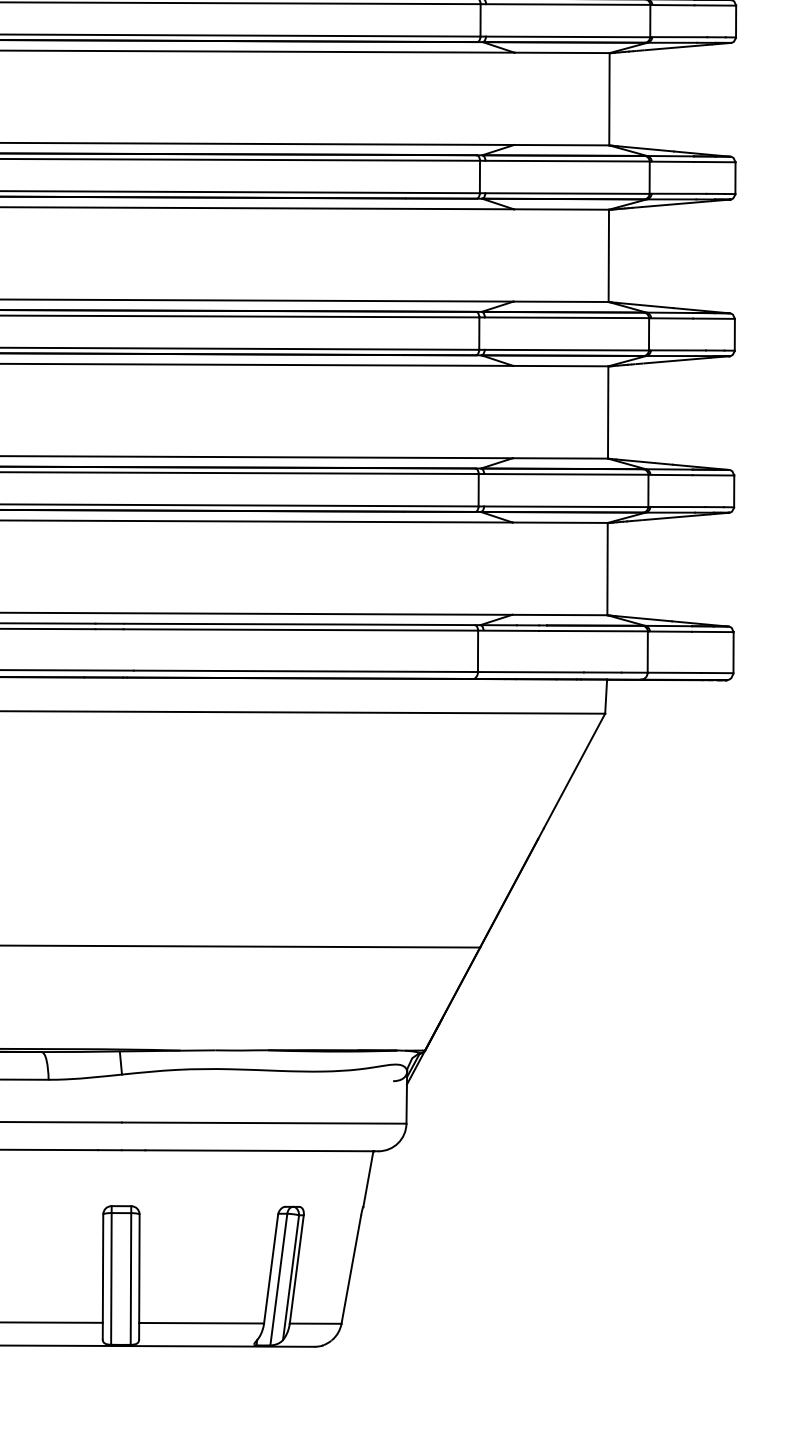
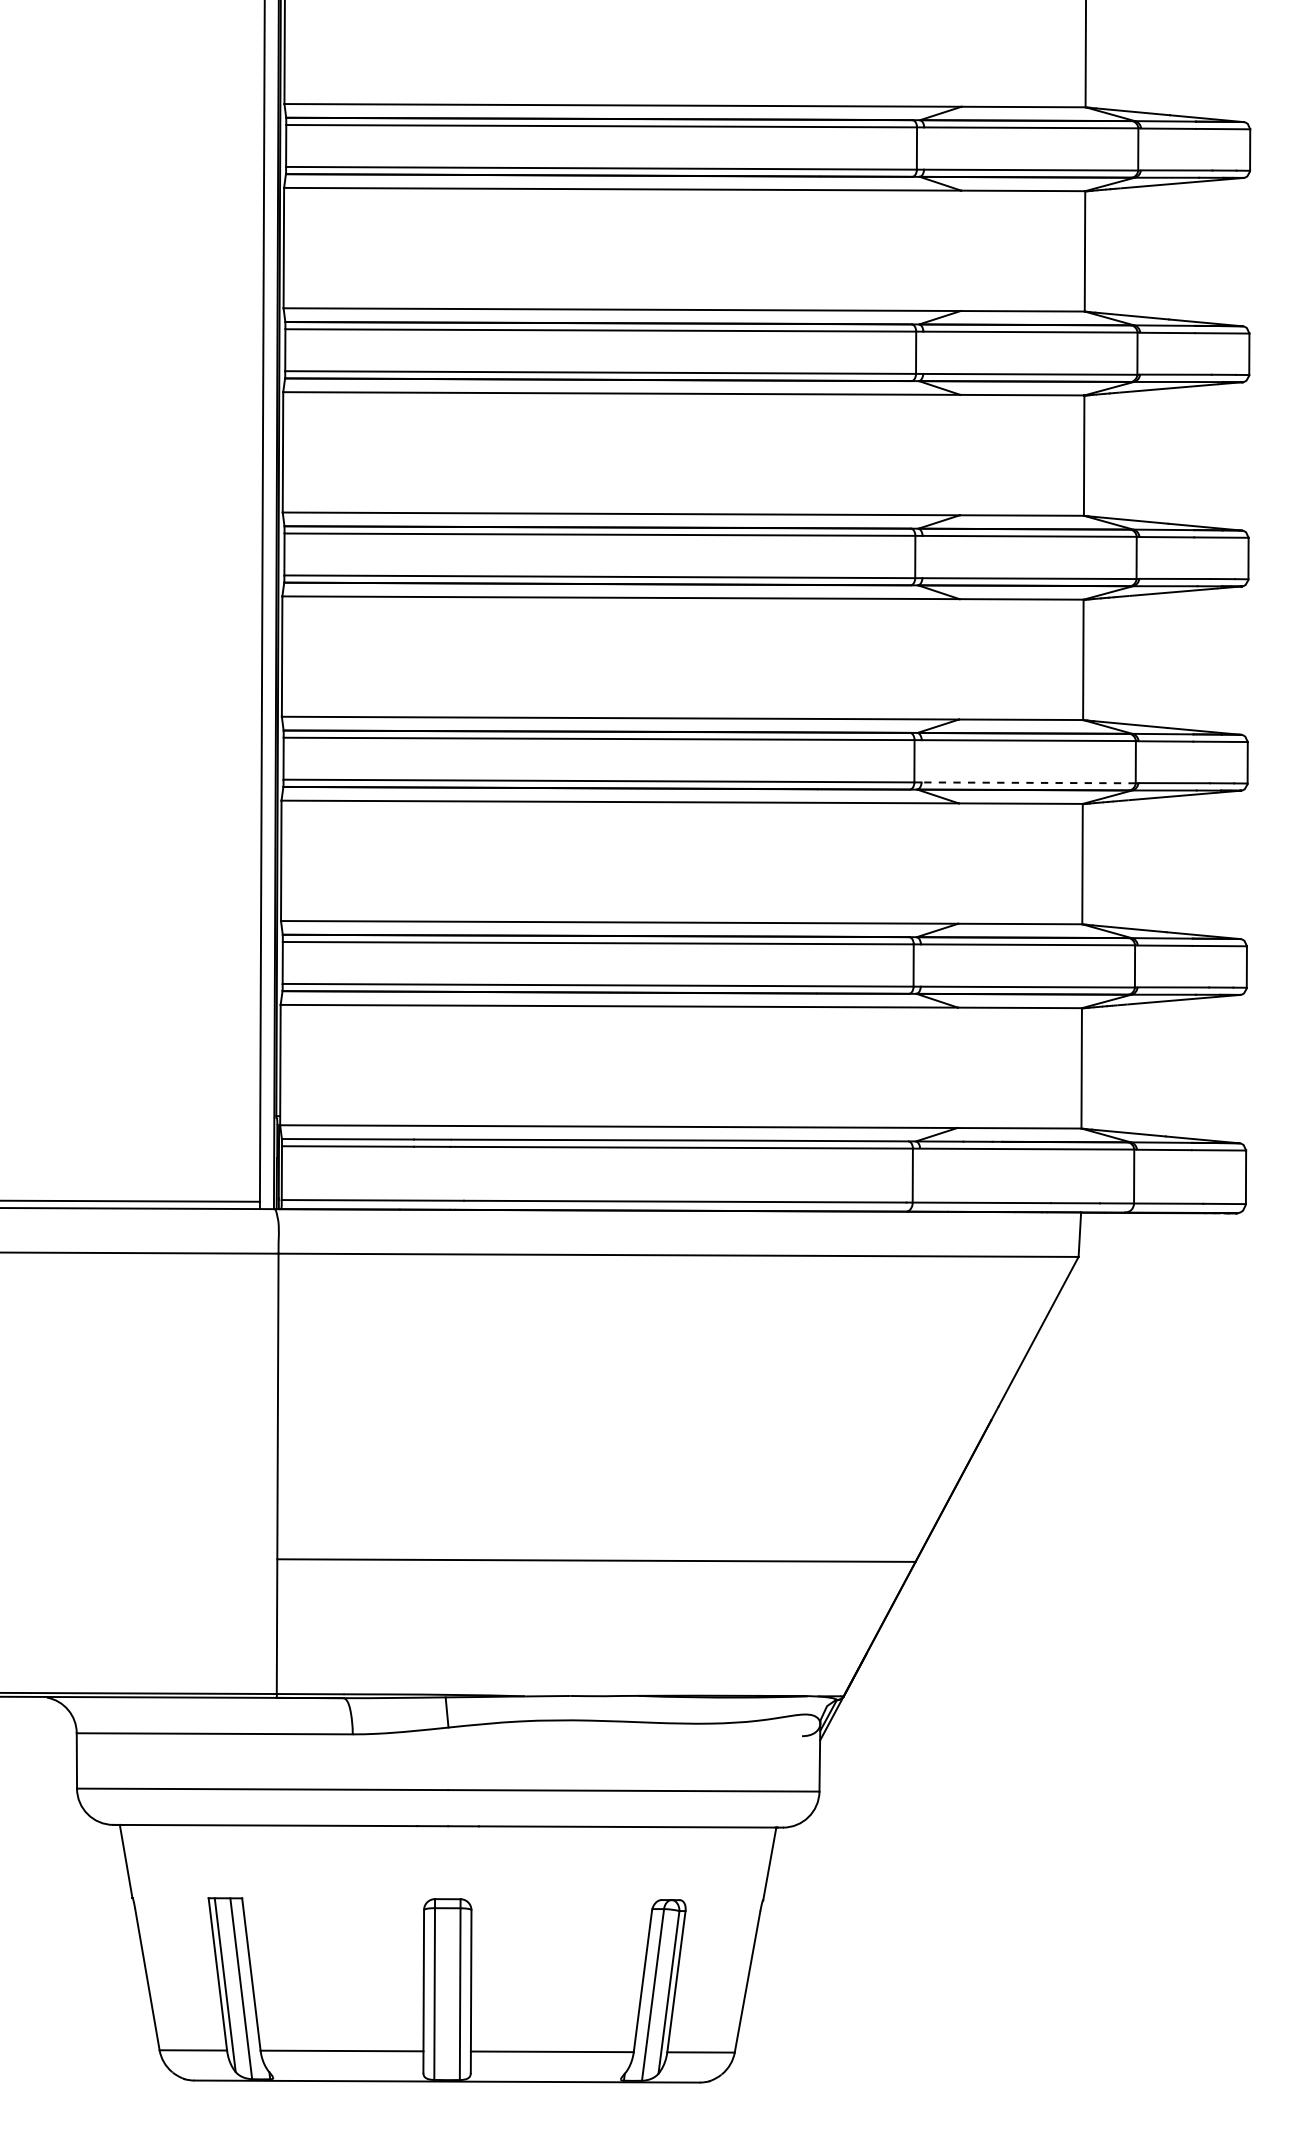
line: (566, 349) -> (1028, 782), solid -> dashed

